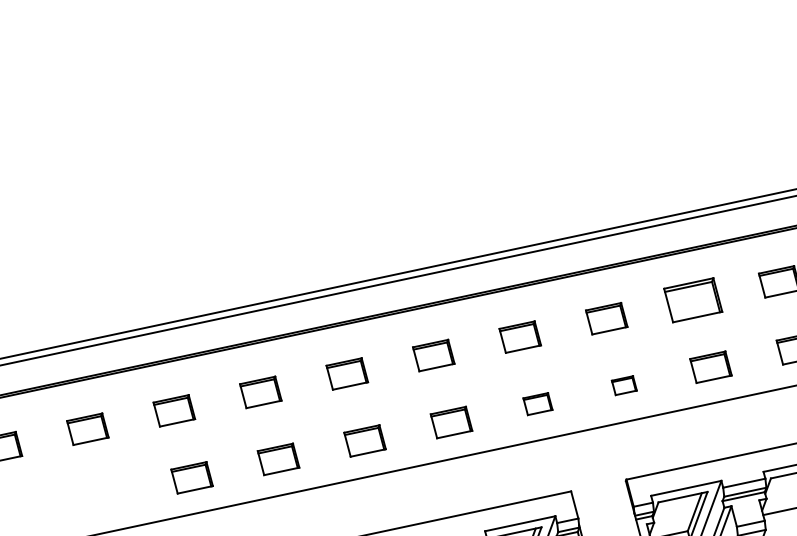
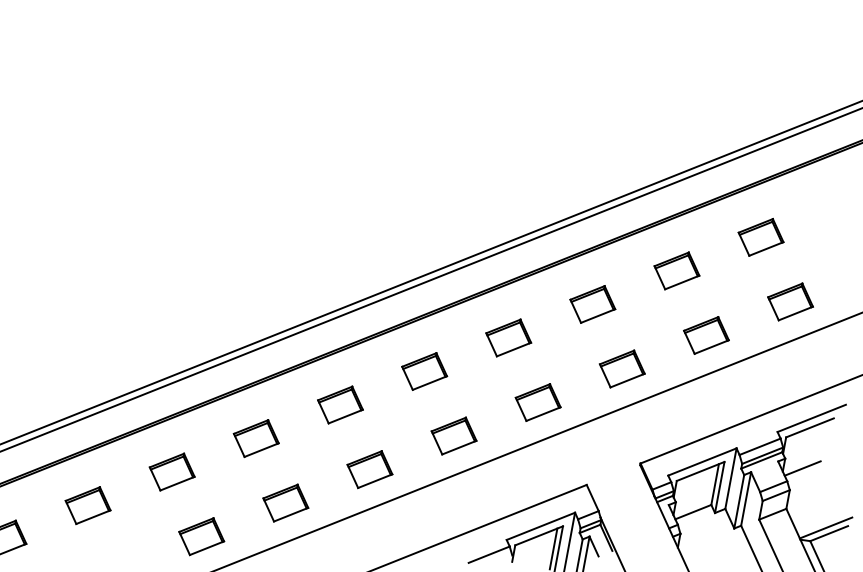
part: (692, 299) -> (676, 270), size x0.71
part: (623, 385) -> (621, 368), size x1.67
part: (537, 403) -> (537, 402), size x1.43

